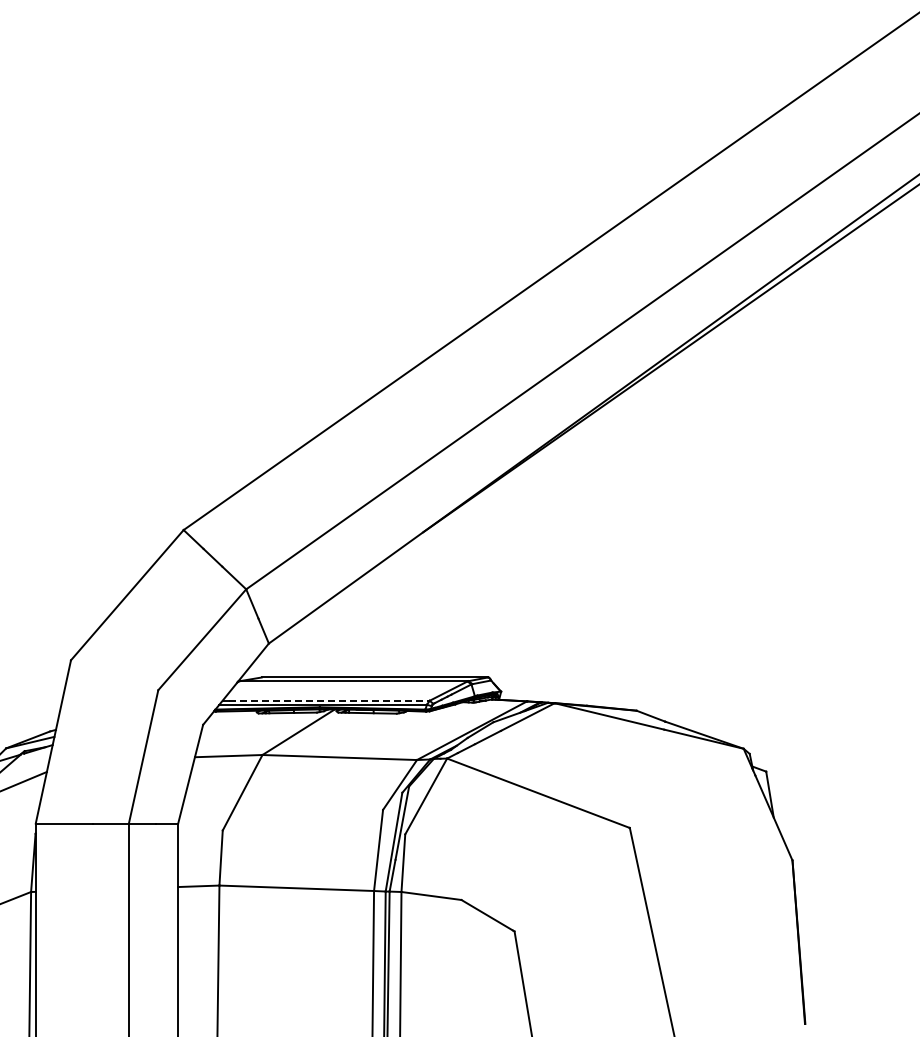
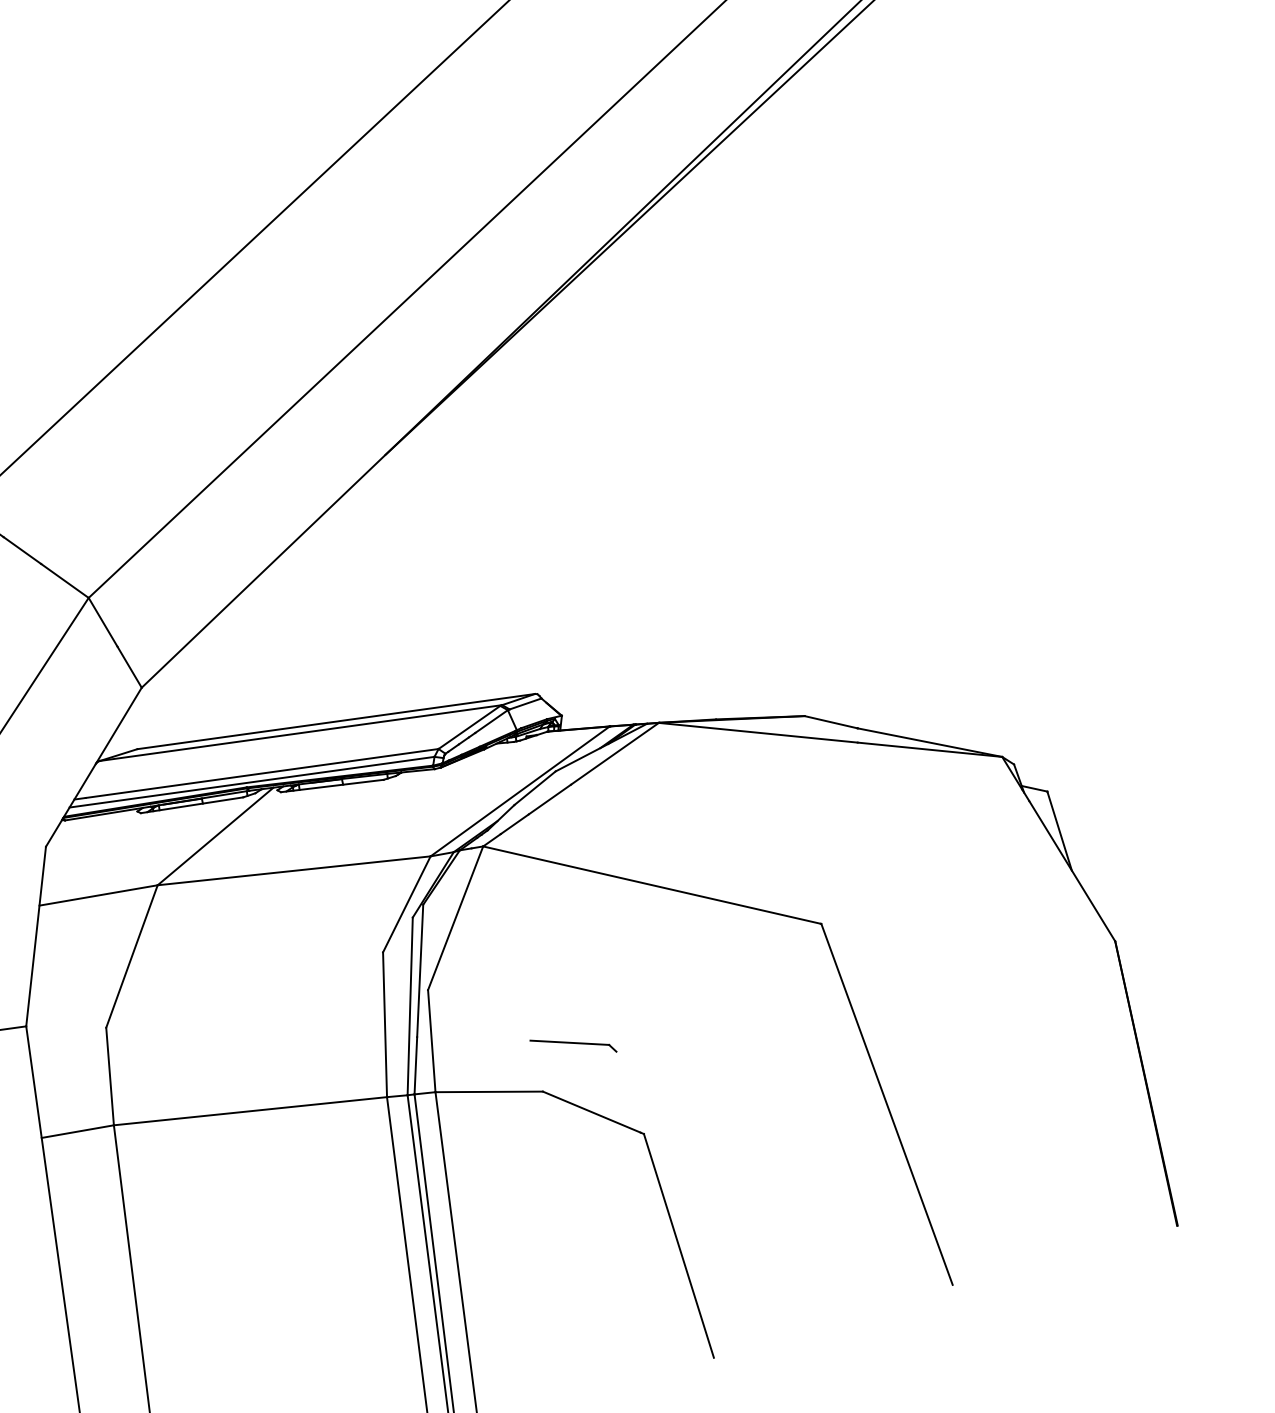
line: (329, 700) -> (262, 773), dashed -> solid
part: (481, 876) -> (572, 1045), added

